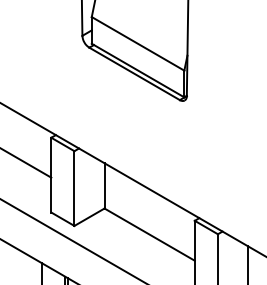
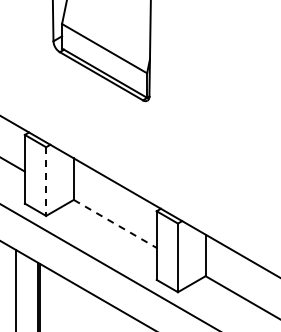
line: (74, 189) -> (46, 182), solid -> dashed
line: (149, 234) -> (115, 223), solid -> dashed

